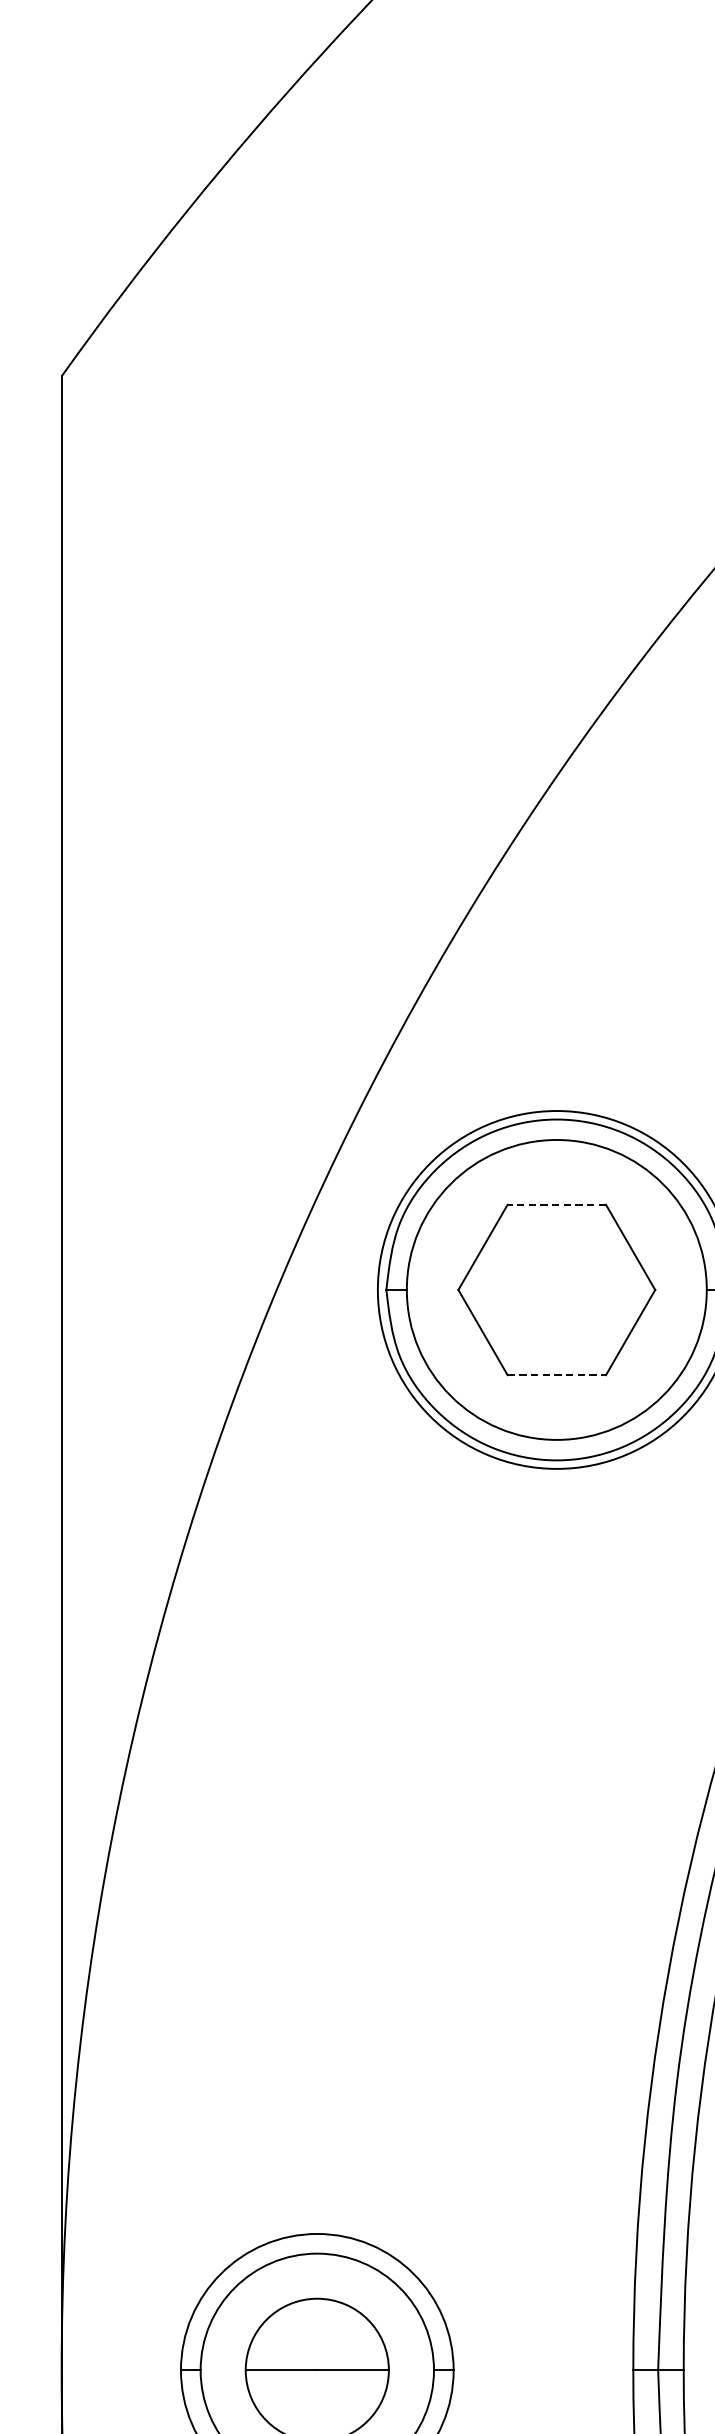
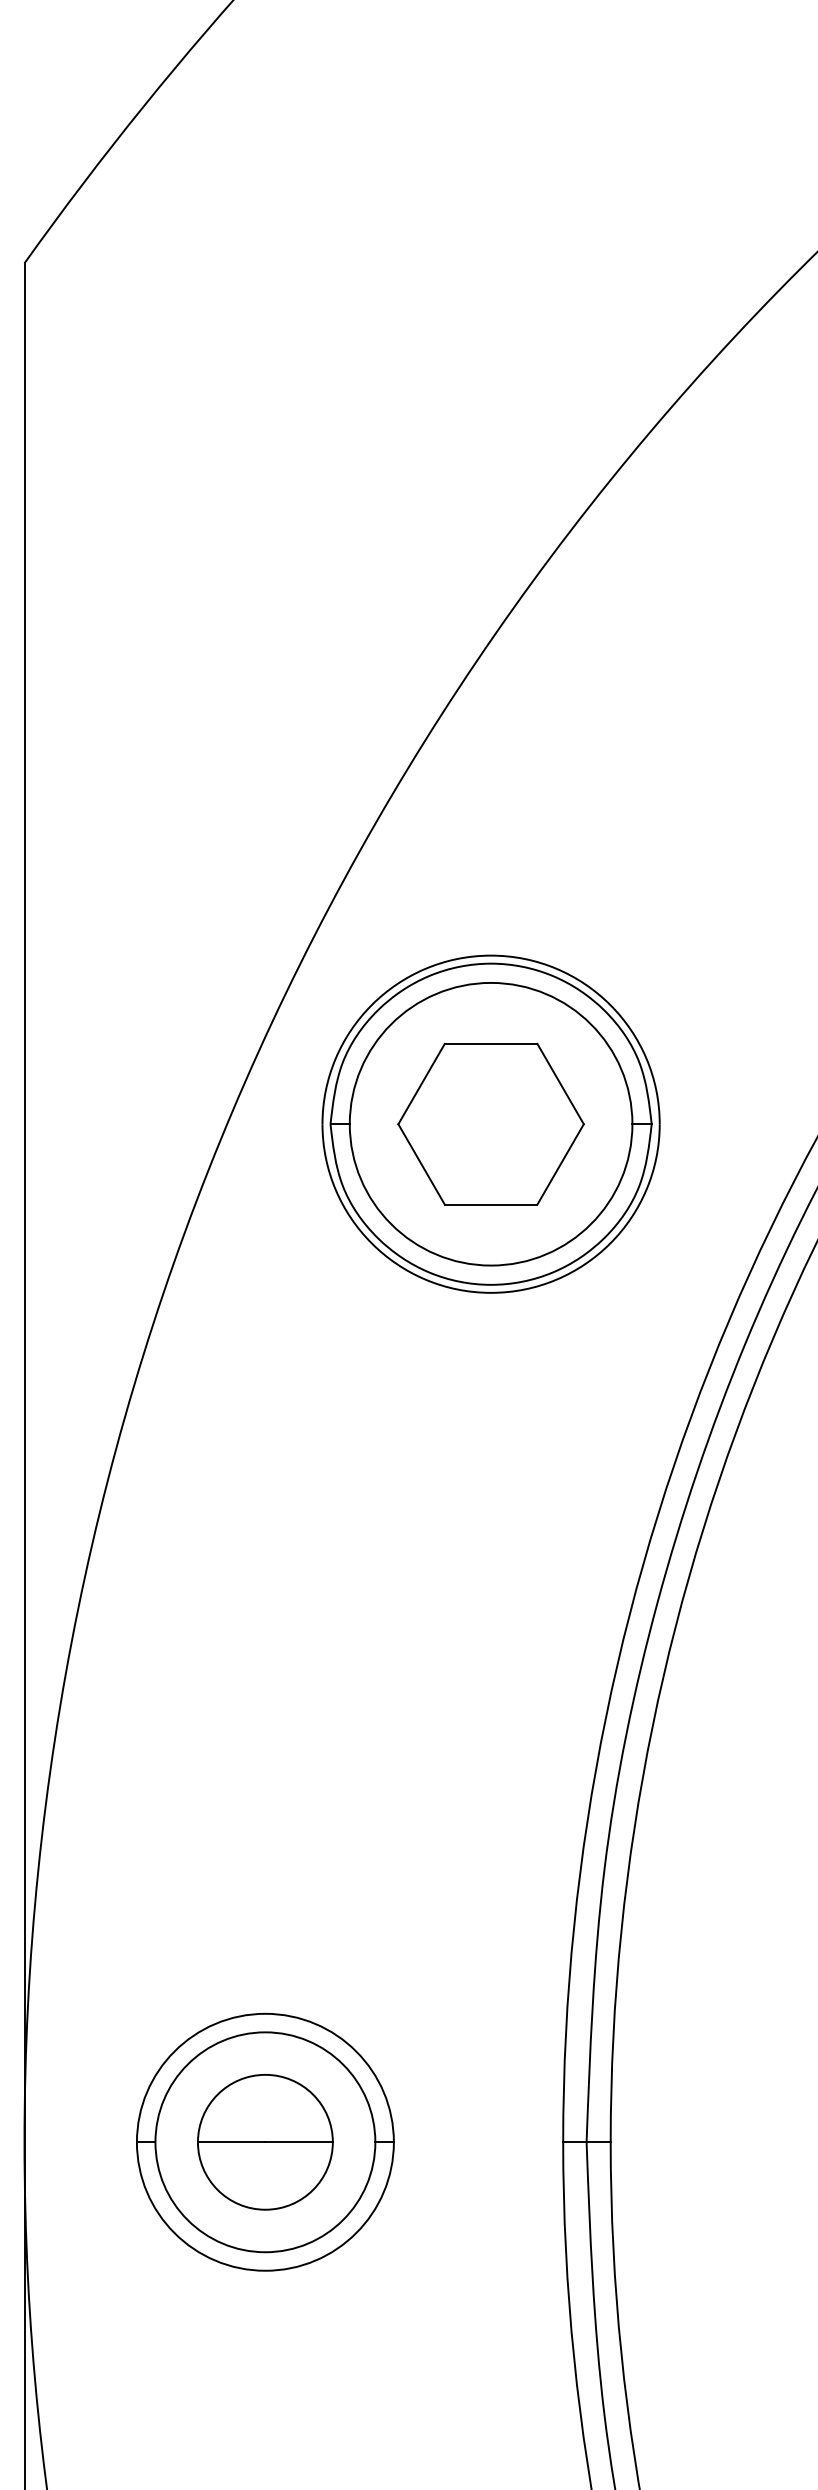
line: (556, 1204) -> (490, 1043), dashed -> solid
line: (557, 1375) -> (491, 1204), dashed -> solid

